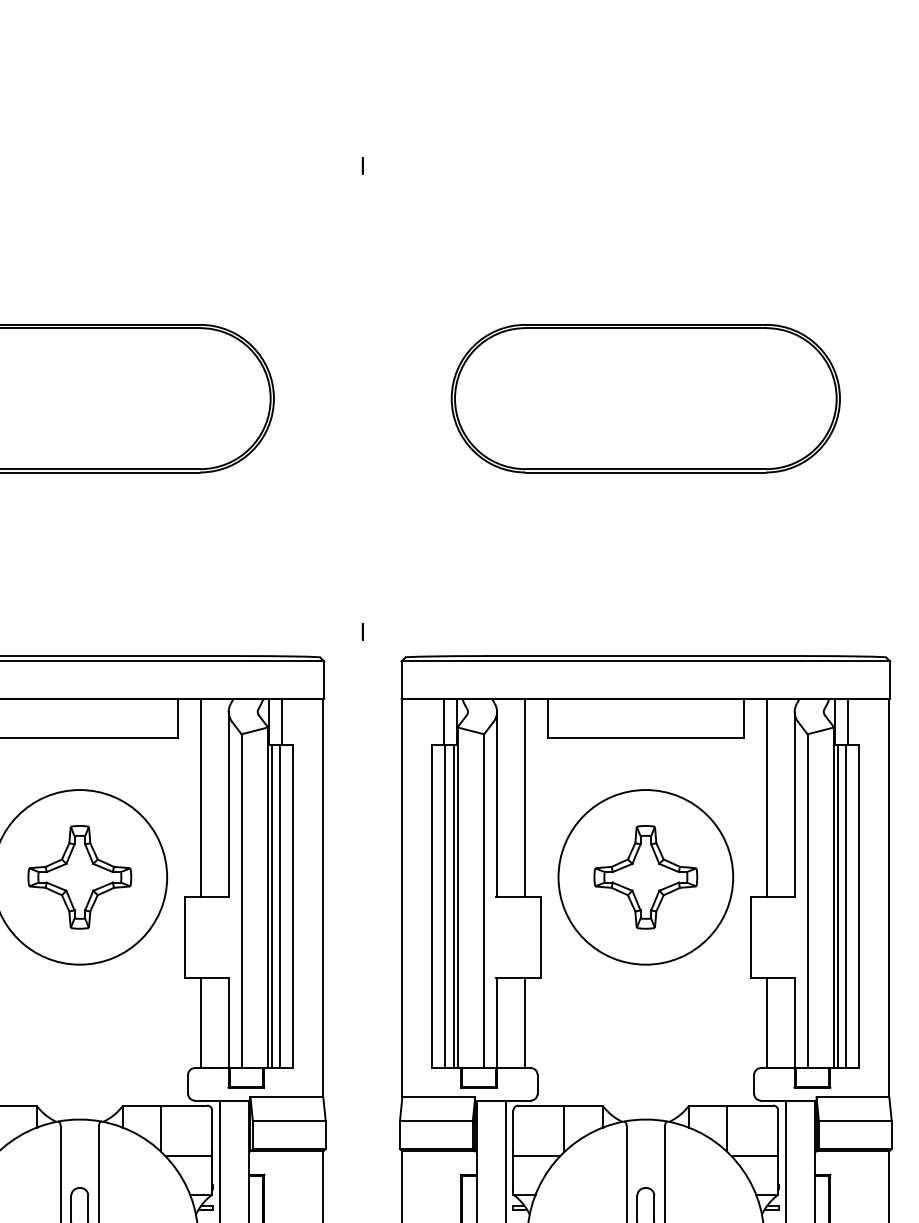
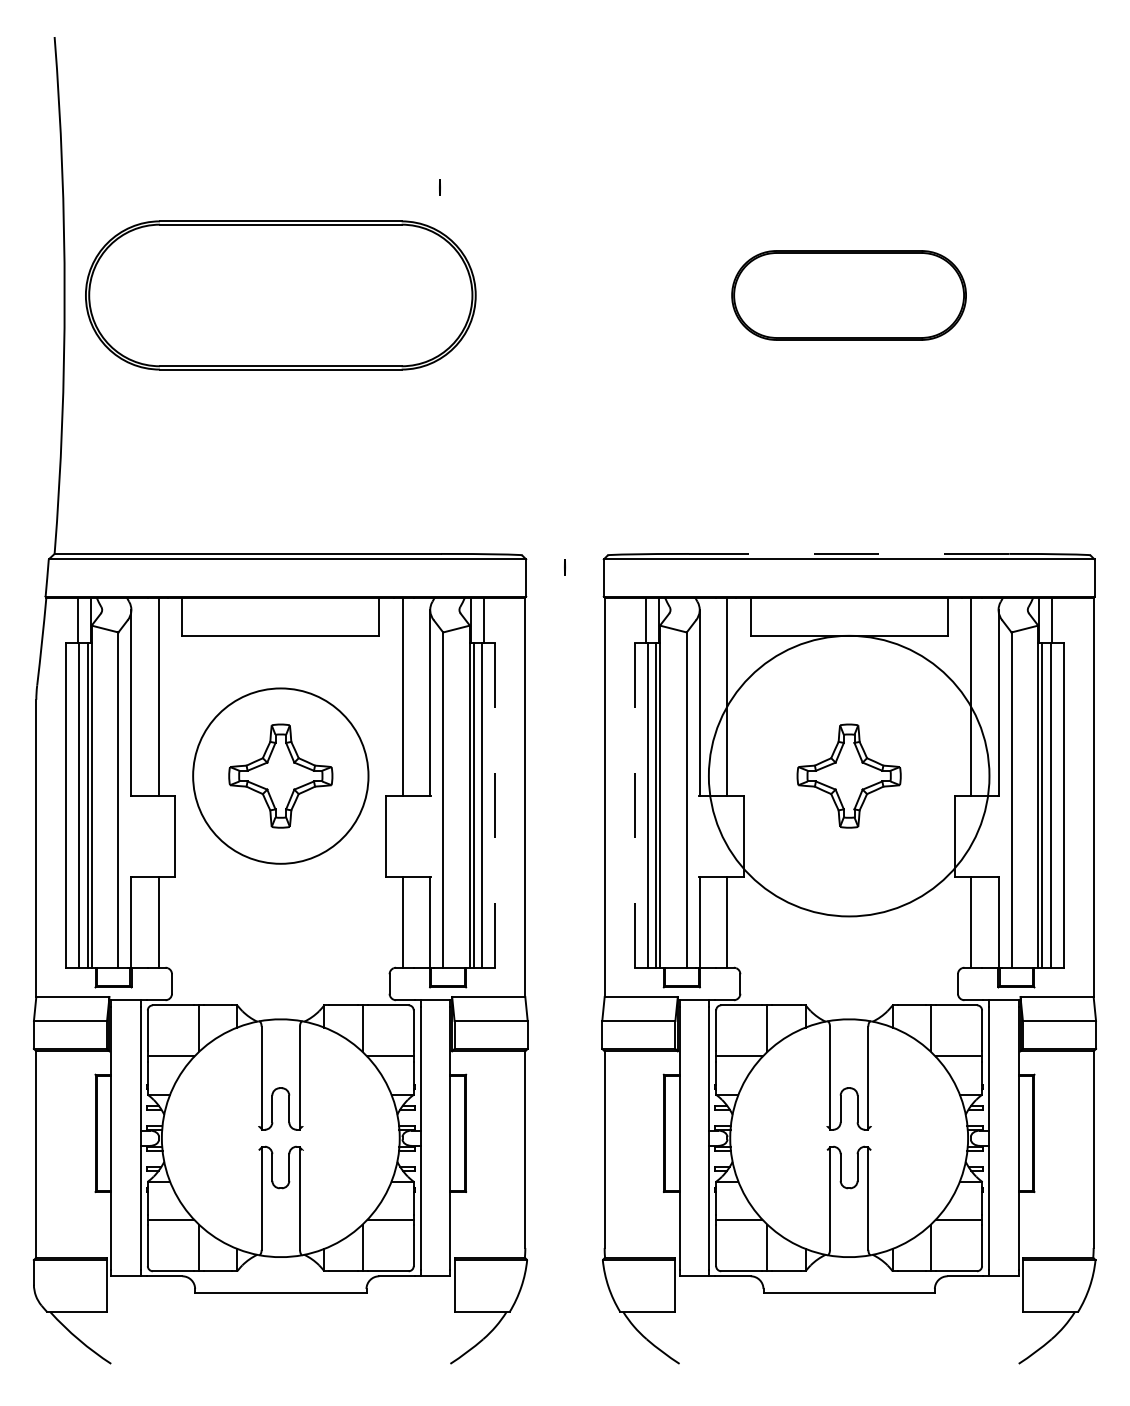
line: (362, 165) -> (439, 187), moved
part: (645, 398) -> (848, 295), size x0.6
line: (362, 631) -> (564, 567), moved
line: (645, 655) -> (848, 553), solid -> dashed
circle: (645, 876) -> (848, 775), size x1.6
line: (293, 905) -> (495, 804), solid -> dashed
line: (432, 905) -> (634, 804), solid -> dashed

